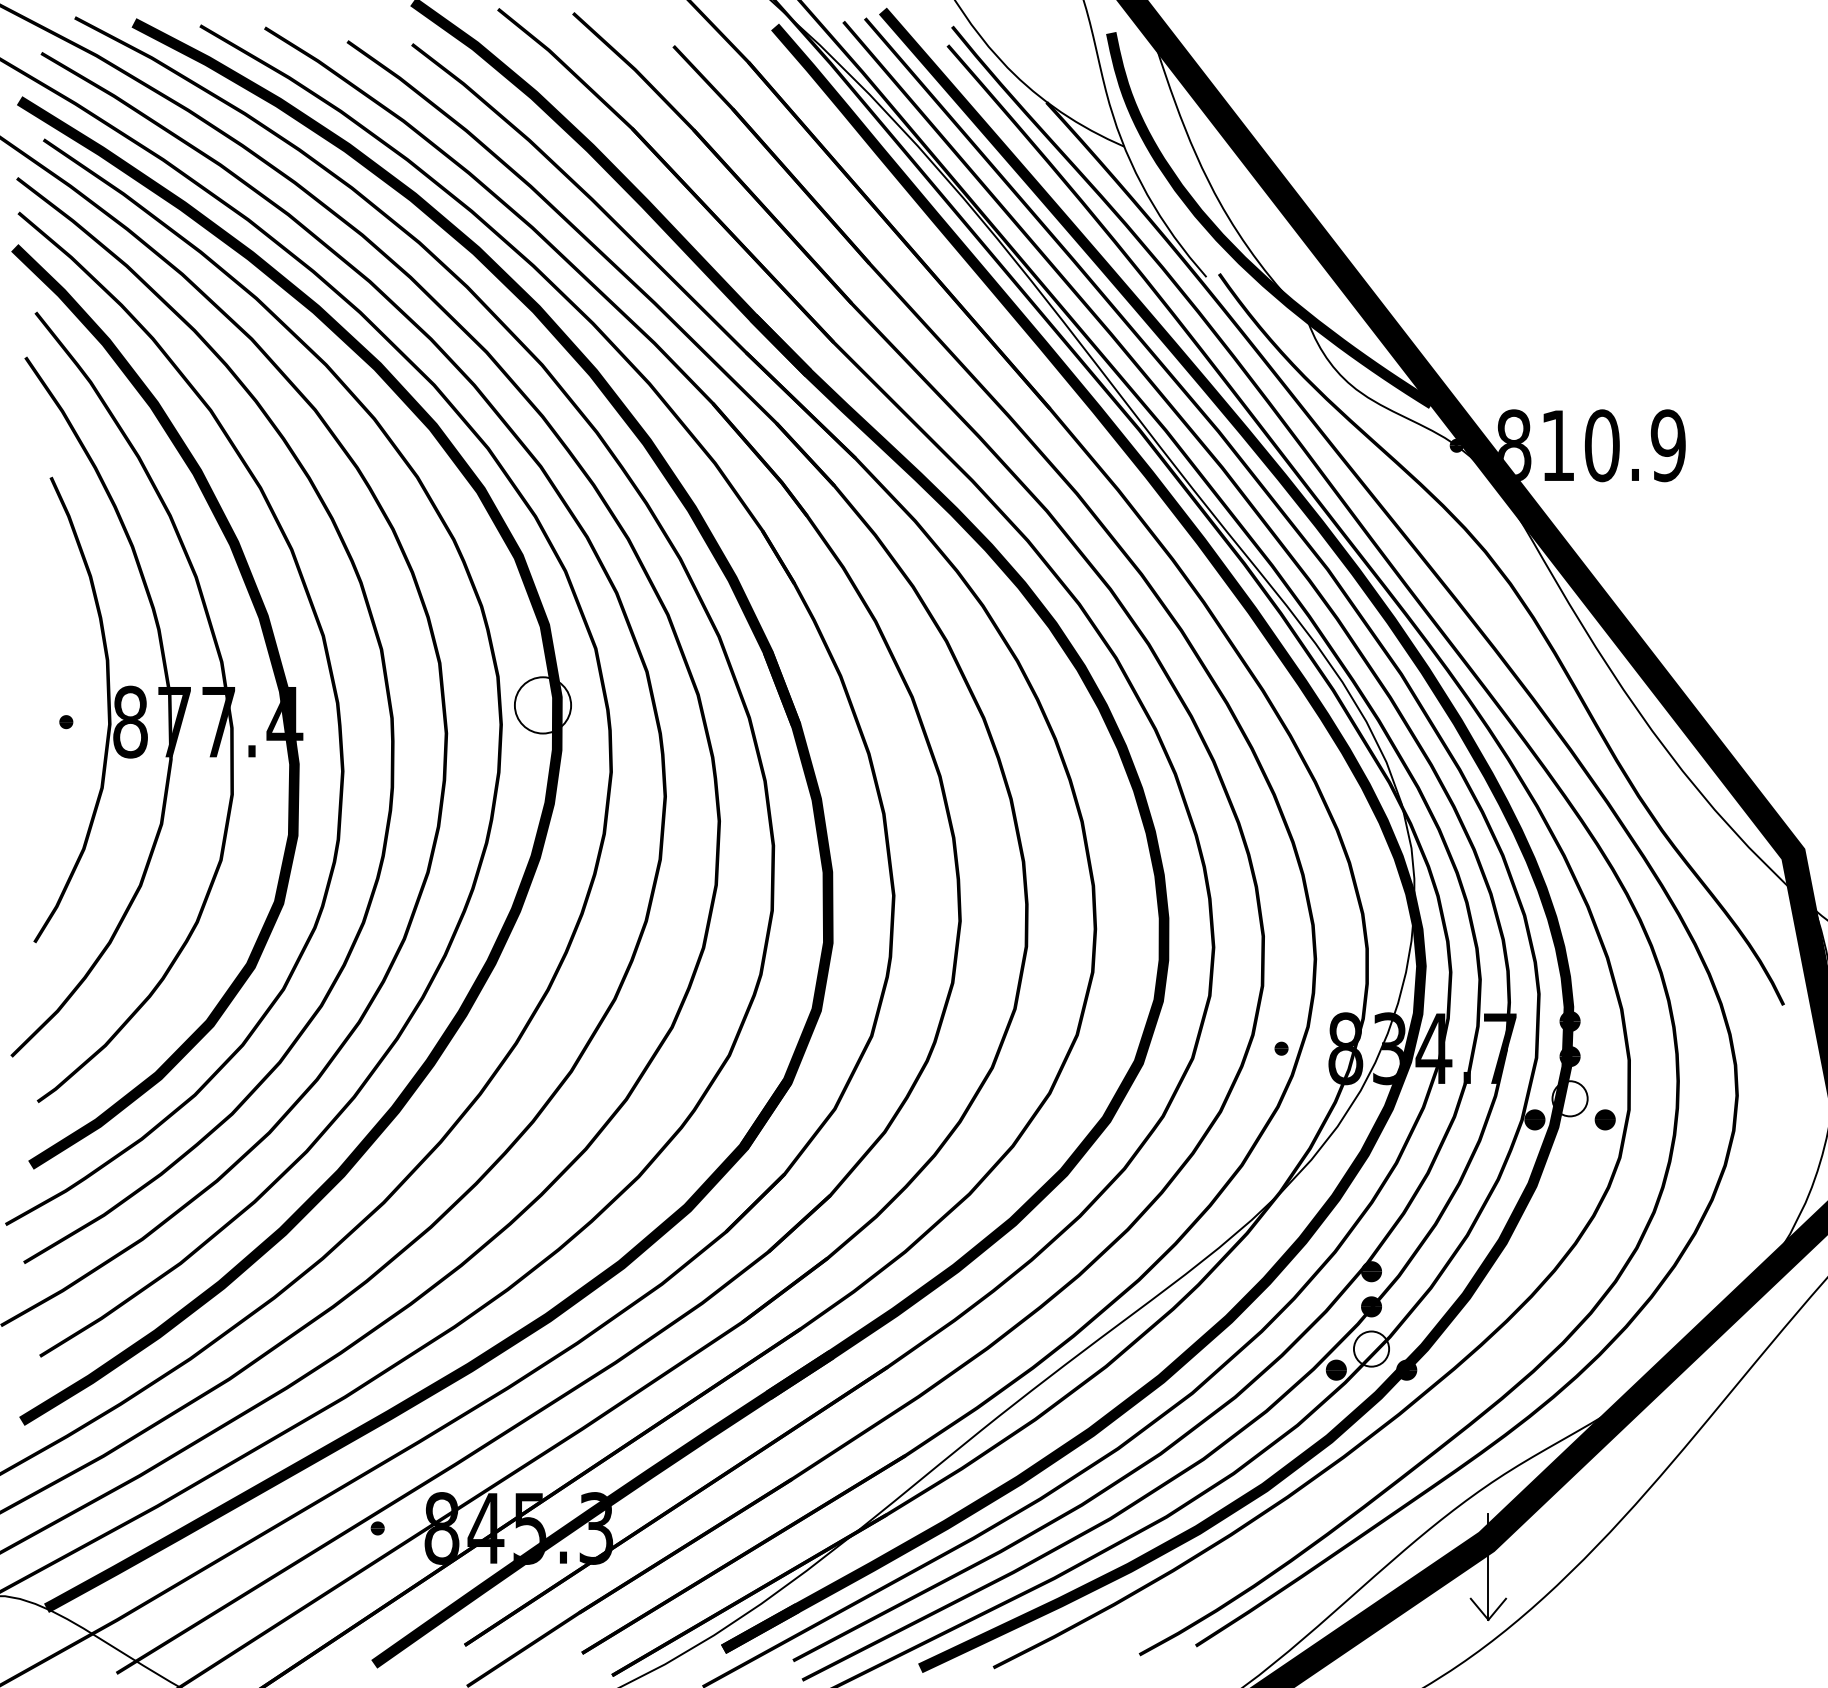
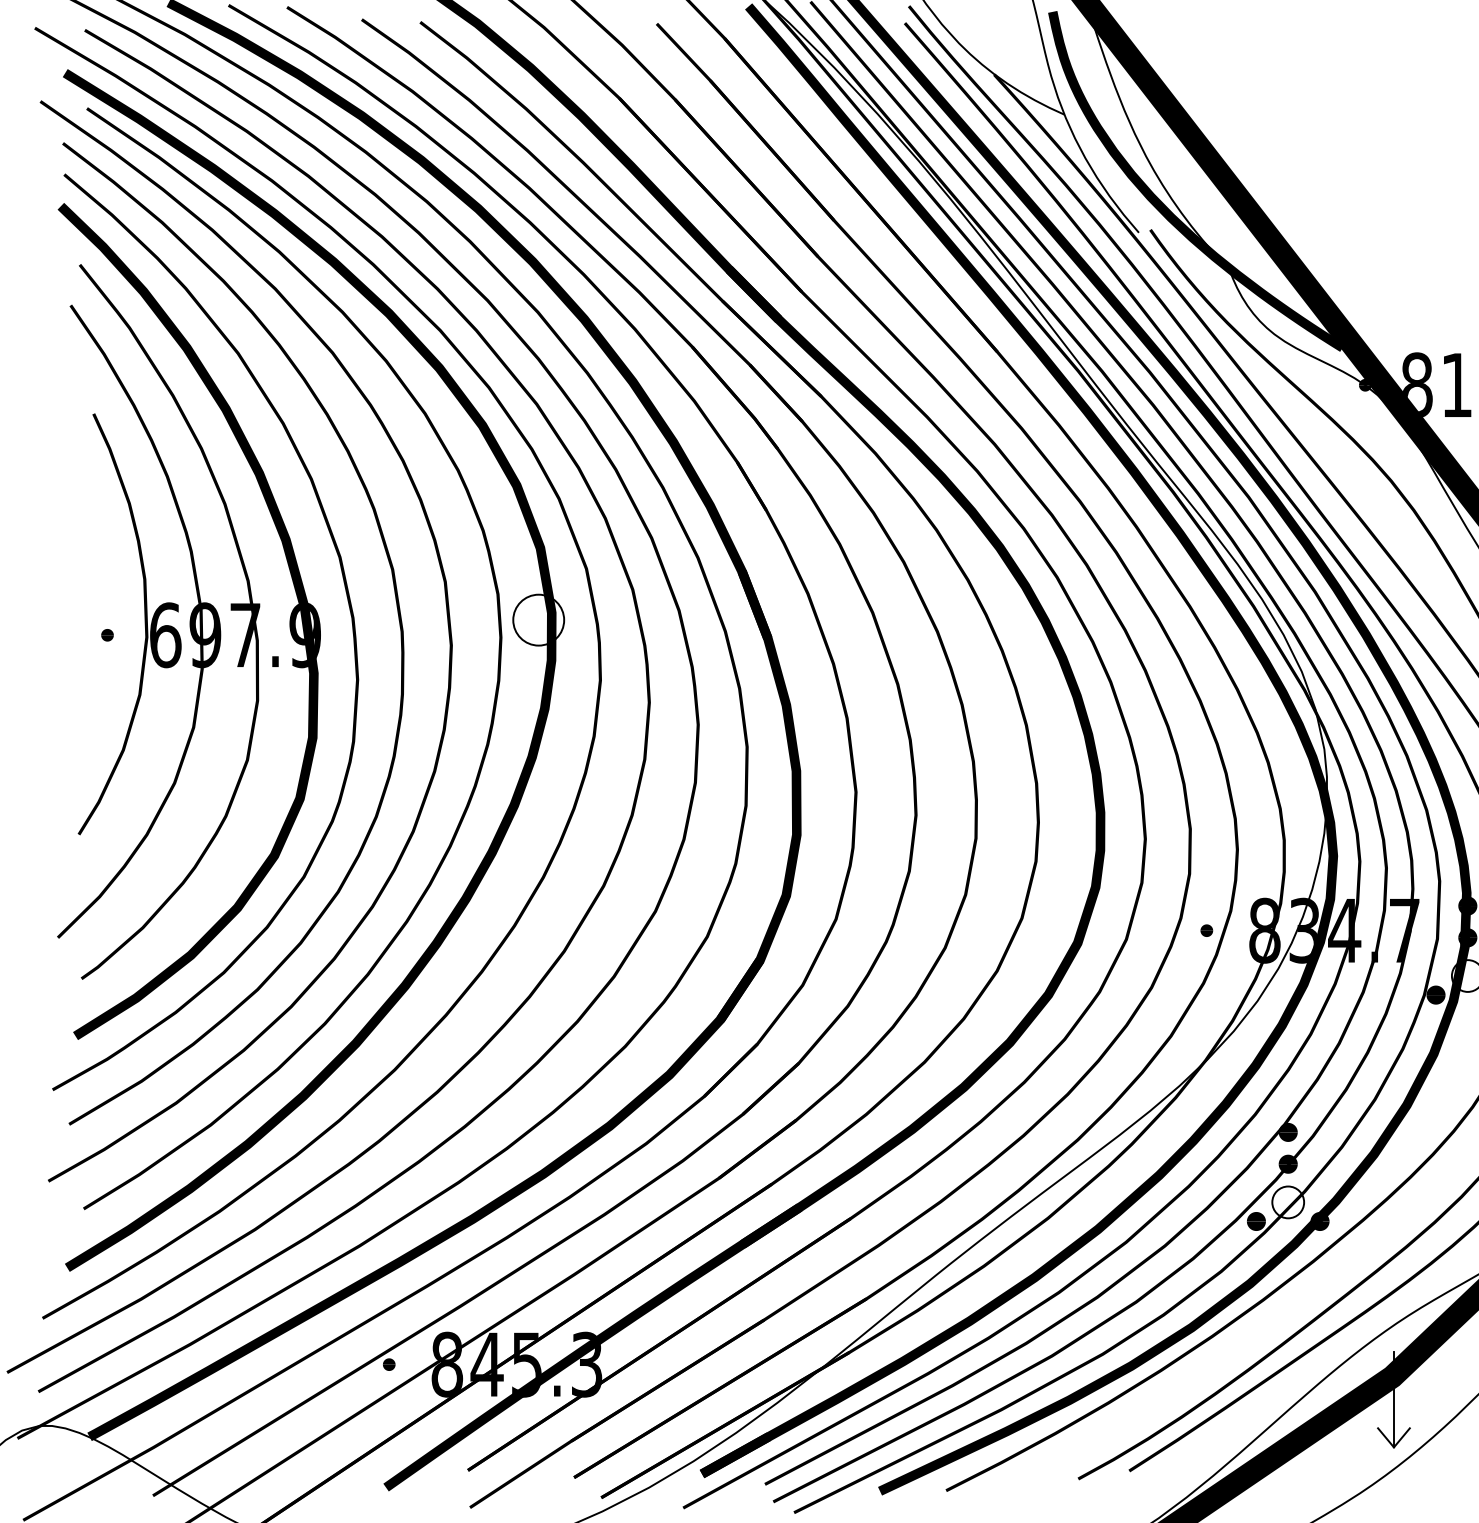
text: (208, 721) -> (236, 634), 877.4 -> 697.9

